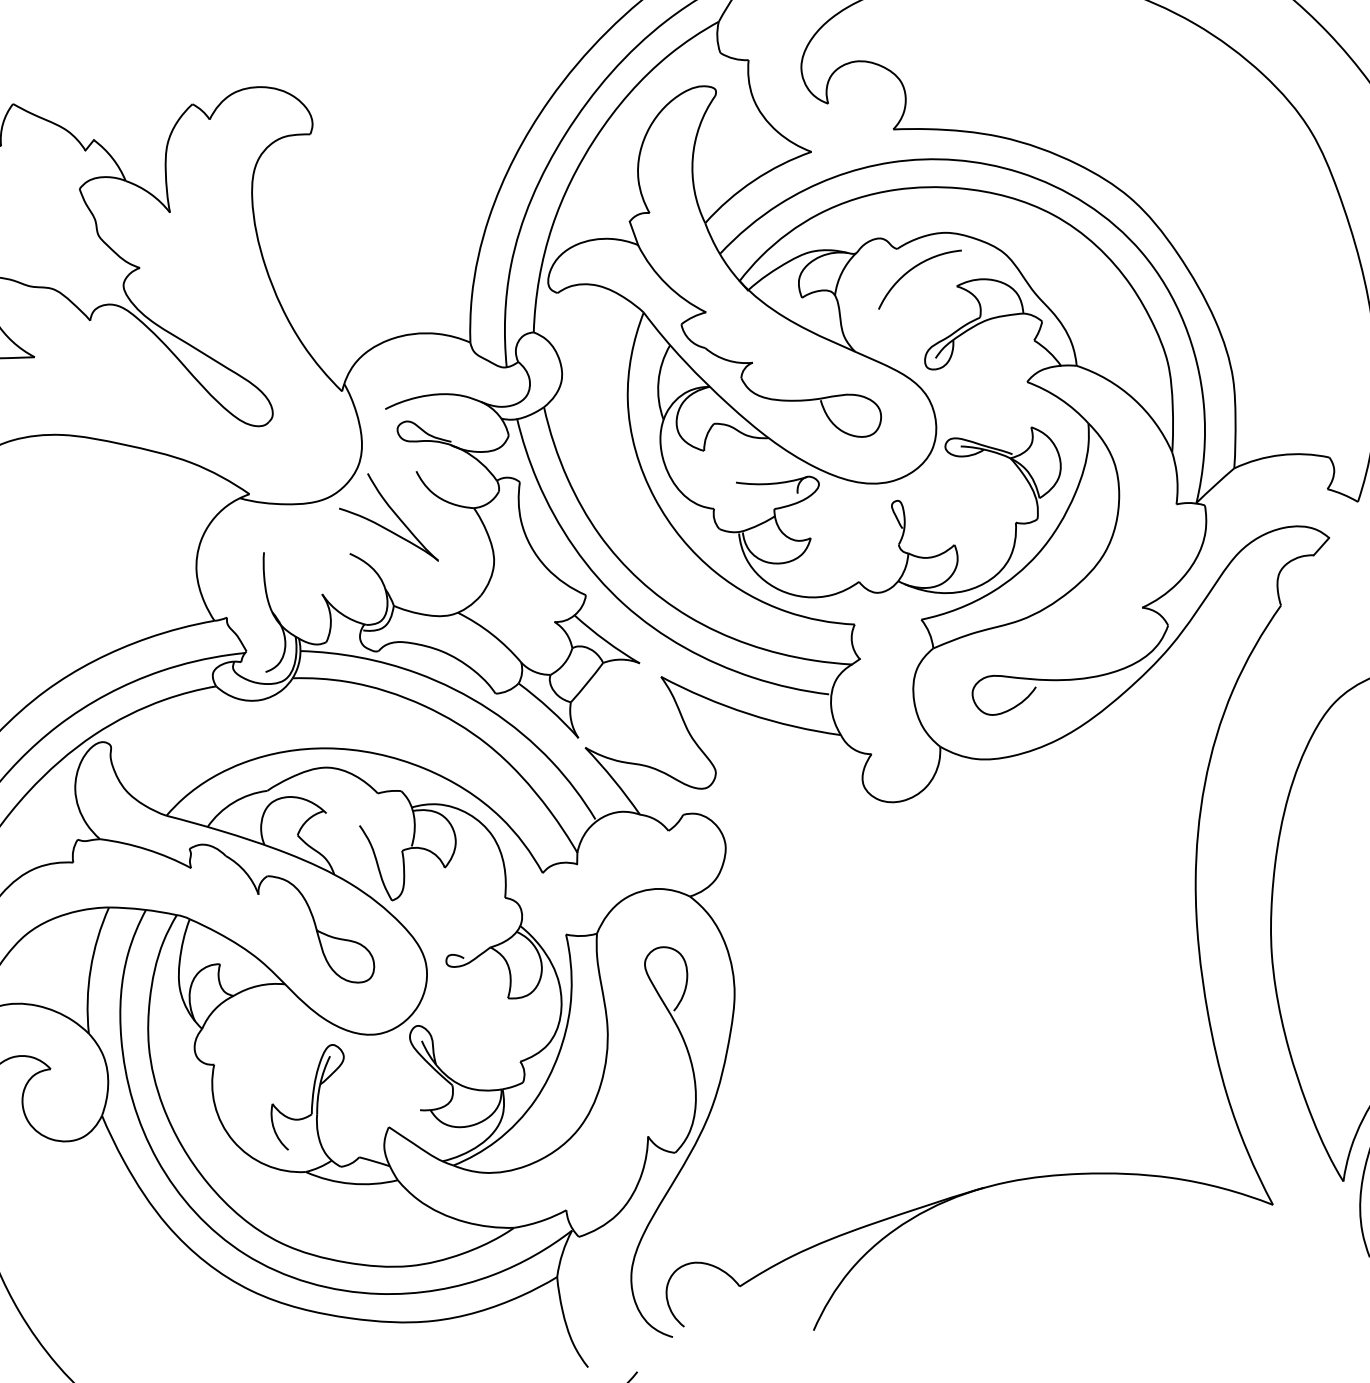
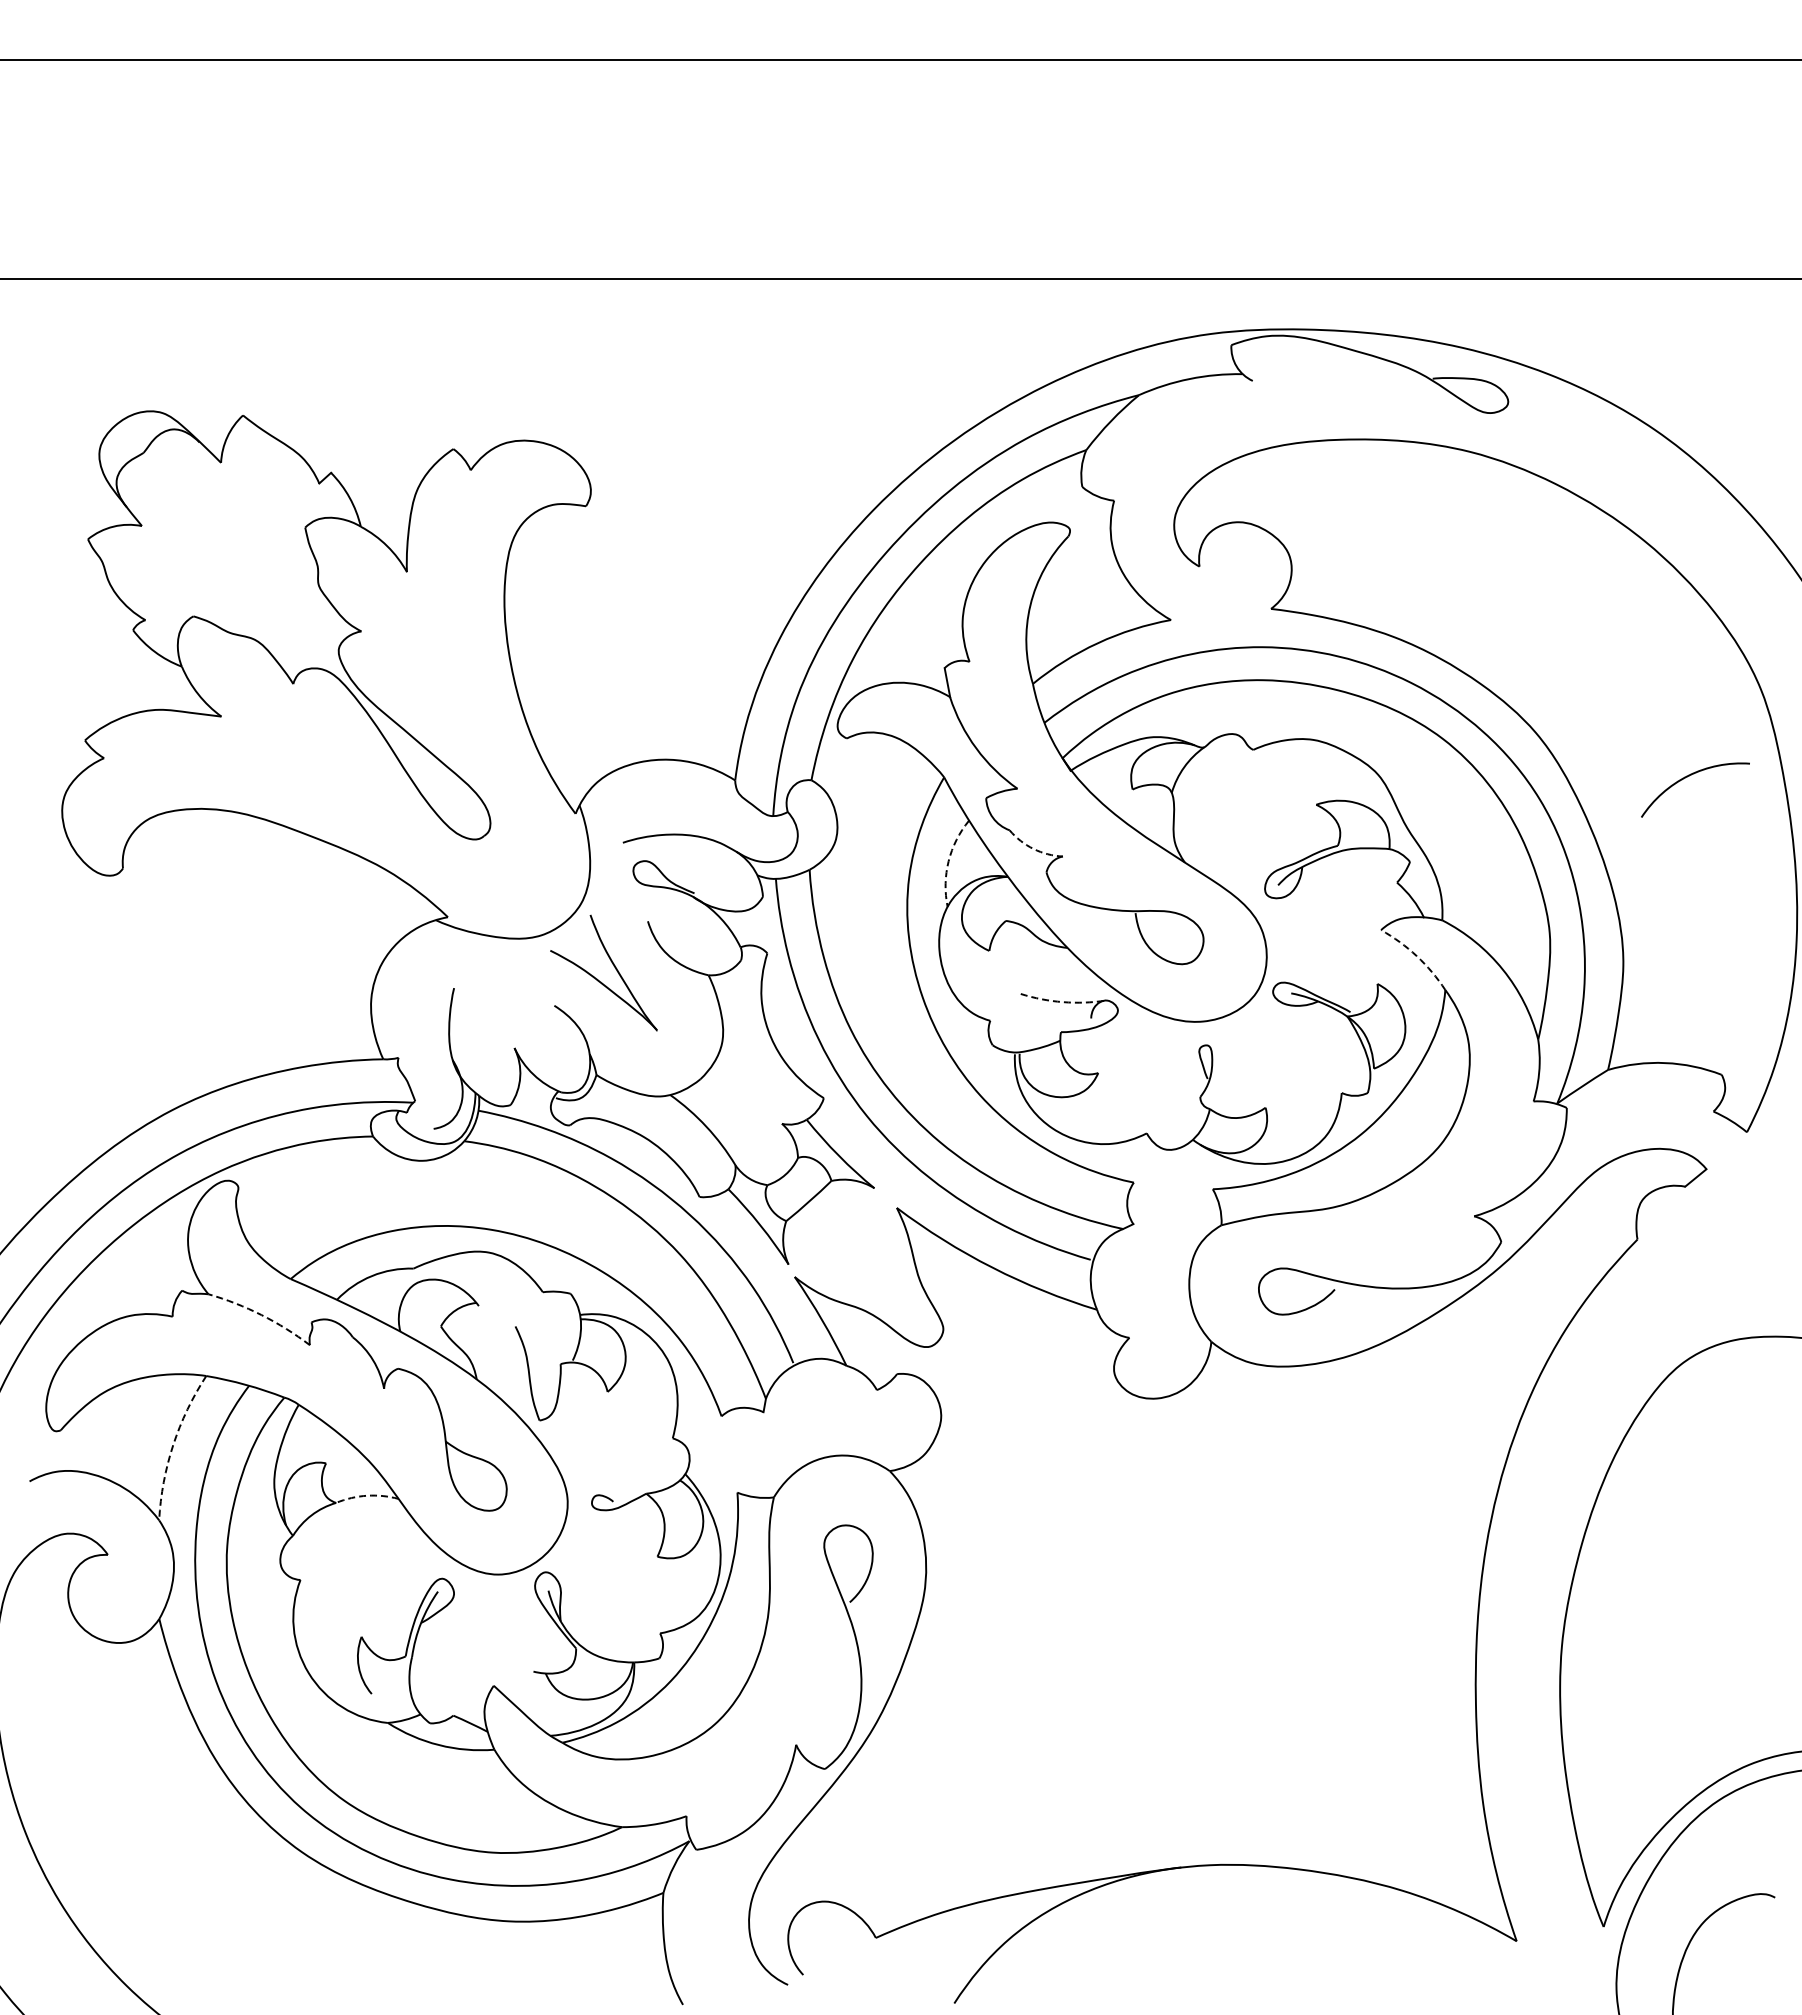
arc: (913, 269) -> (1689, 776), moved
arc: (727, 359) -> (1033, 848), solid -> dashed
arc: (658, 381) -> (948, 861), solid -> dashed
arc: (1060, 399) -> (1416, 956), solid -> dashed
arc: (771, 484) -> (1062, 1002), solid -> dashed
arc: (147, 849) -> (261, 1315), solid -> dashed
arc: (90, 969) -> (173, 1445), solid -> dashed
arc: (258, 985) -> (367, 1495), solid -> dashed

